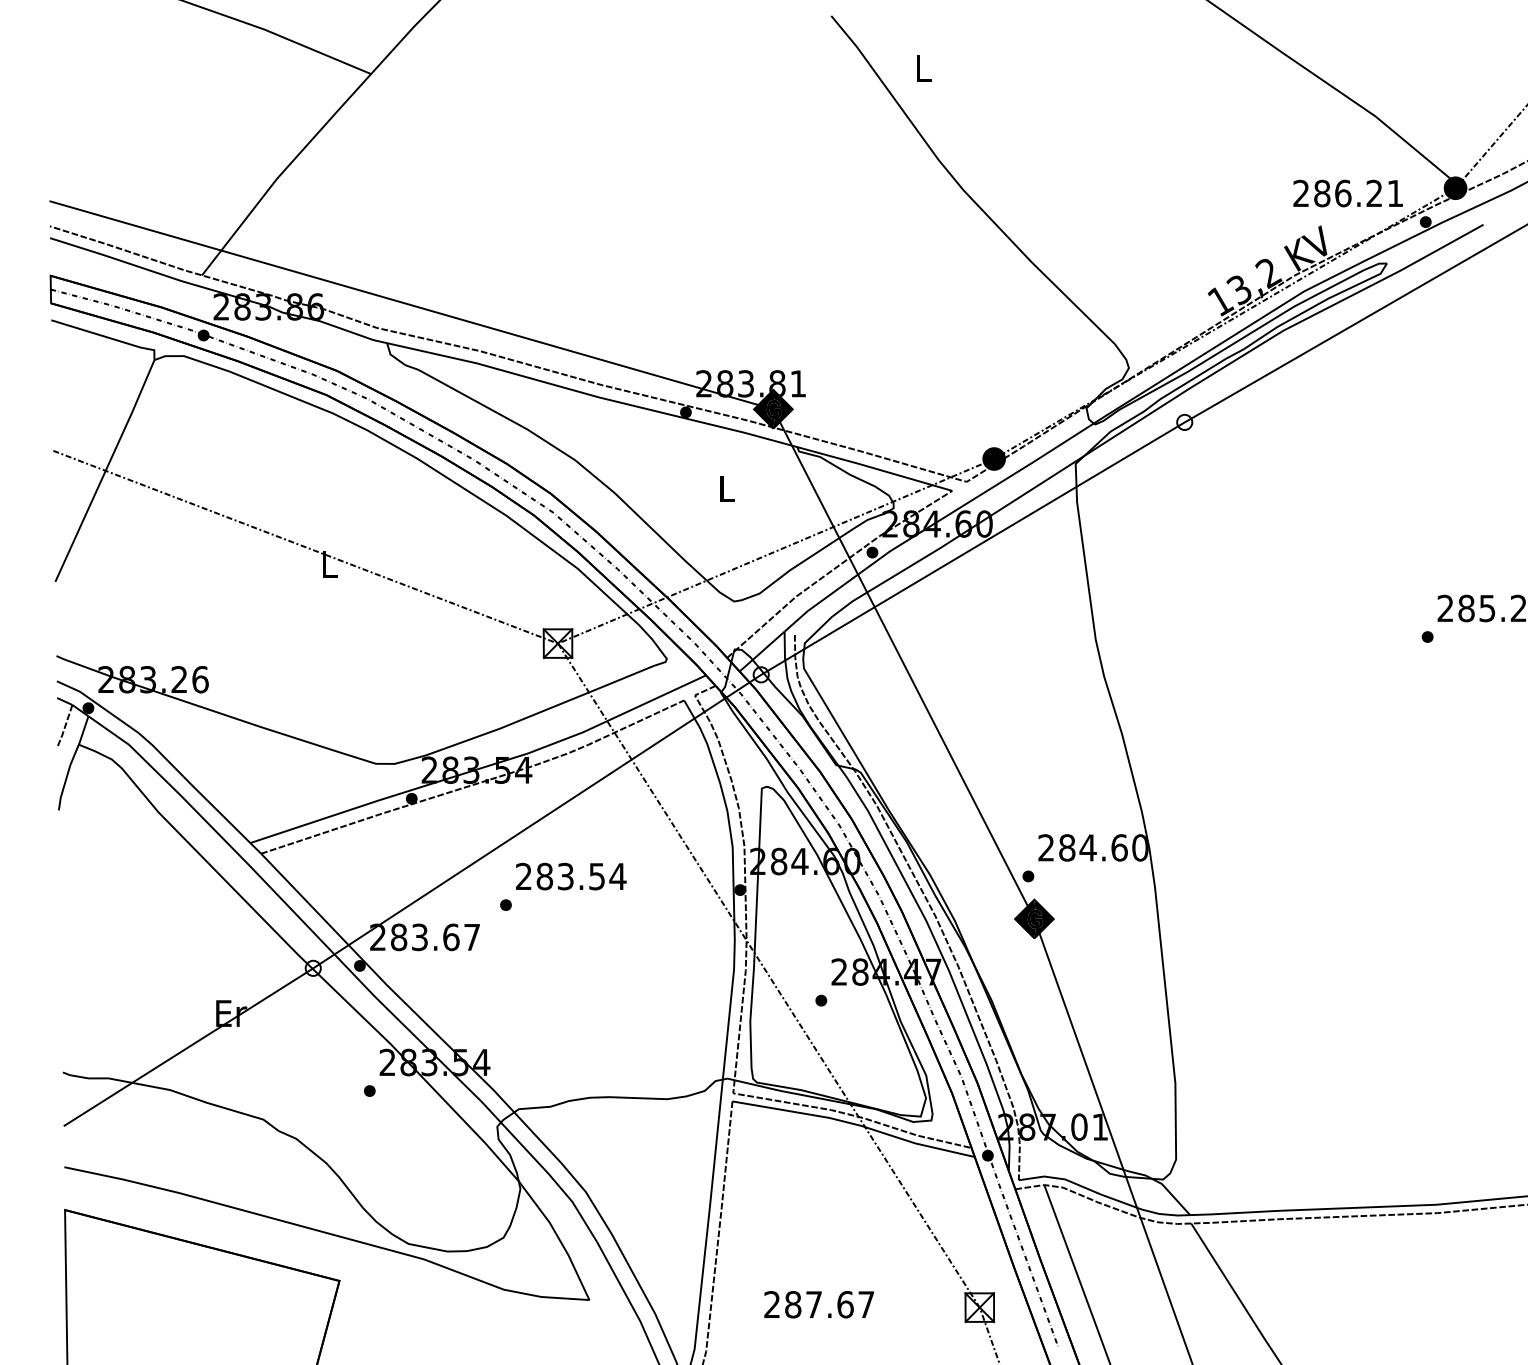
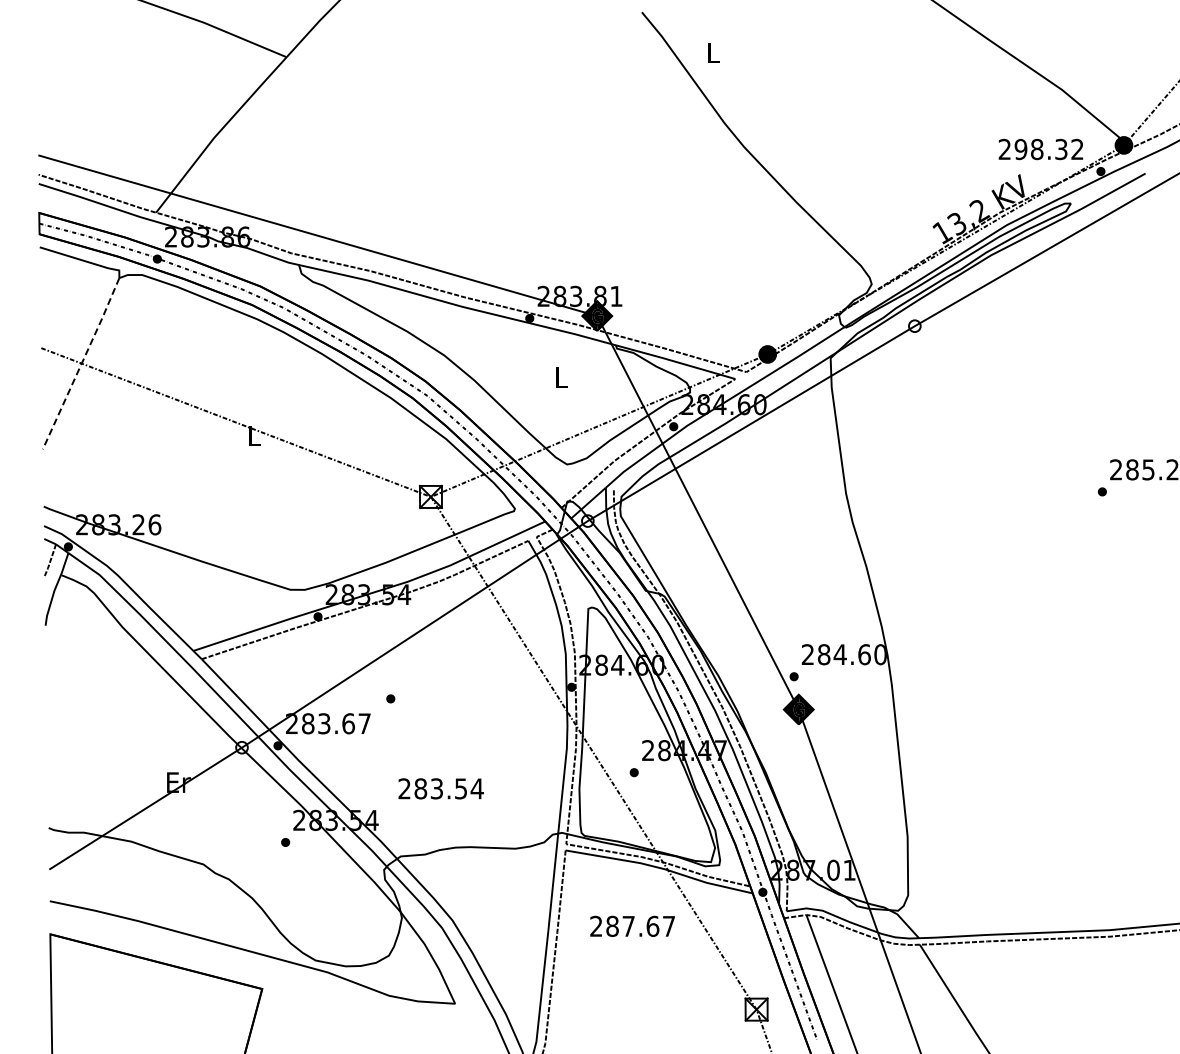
text: (1357, 193) -> (1048, 149), 286.21 -> 298.32
line: (105, 470) -> (81, 363), solid -> dashed
text: (570, 876) -> (440, 788), moved
text: (819, 1303) -> (632, 925), moved

